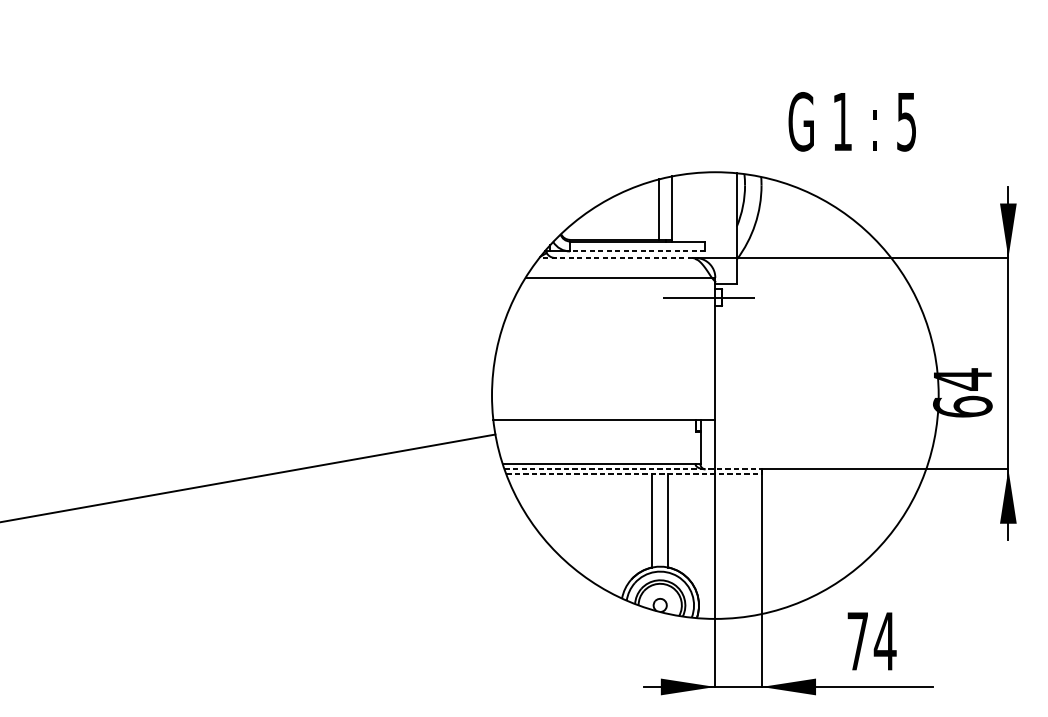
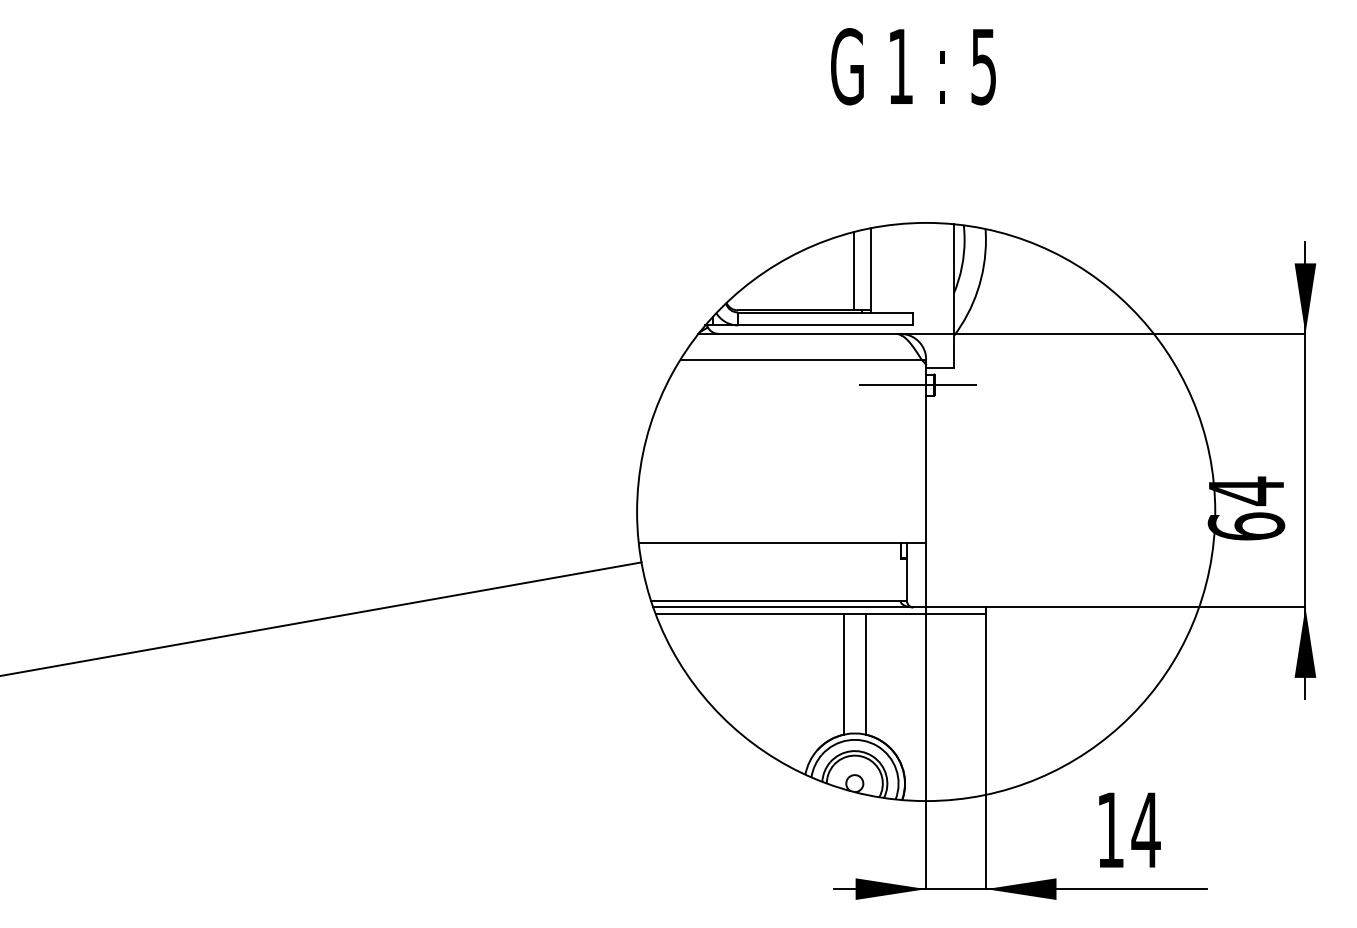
text: (852, 121) -> (913, 66), moved
line: (637, 251) -> (825, 325), dashed -> solid
line: (615, 257) -> (797, 333), dashed -> solid
line: (633, 469) -> (820, 607), dashed -> solid
line: (634, 474) -> (821, 613), dashed -> solid
text: (857, 640) -> (1110, 829), 74 -> 14

